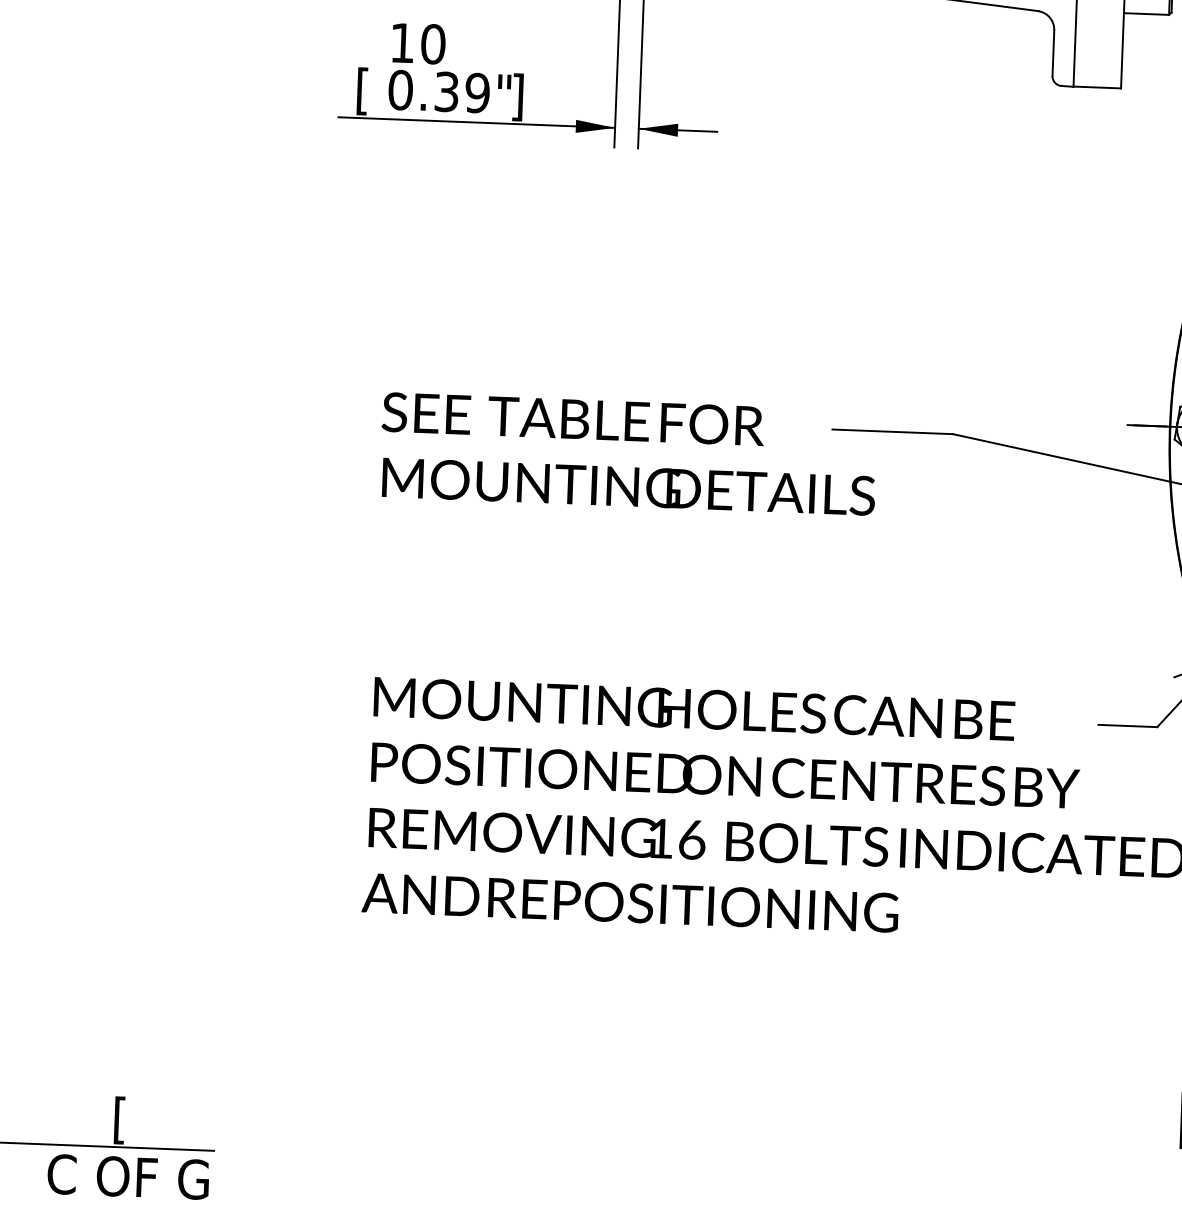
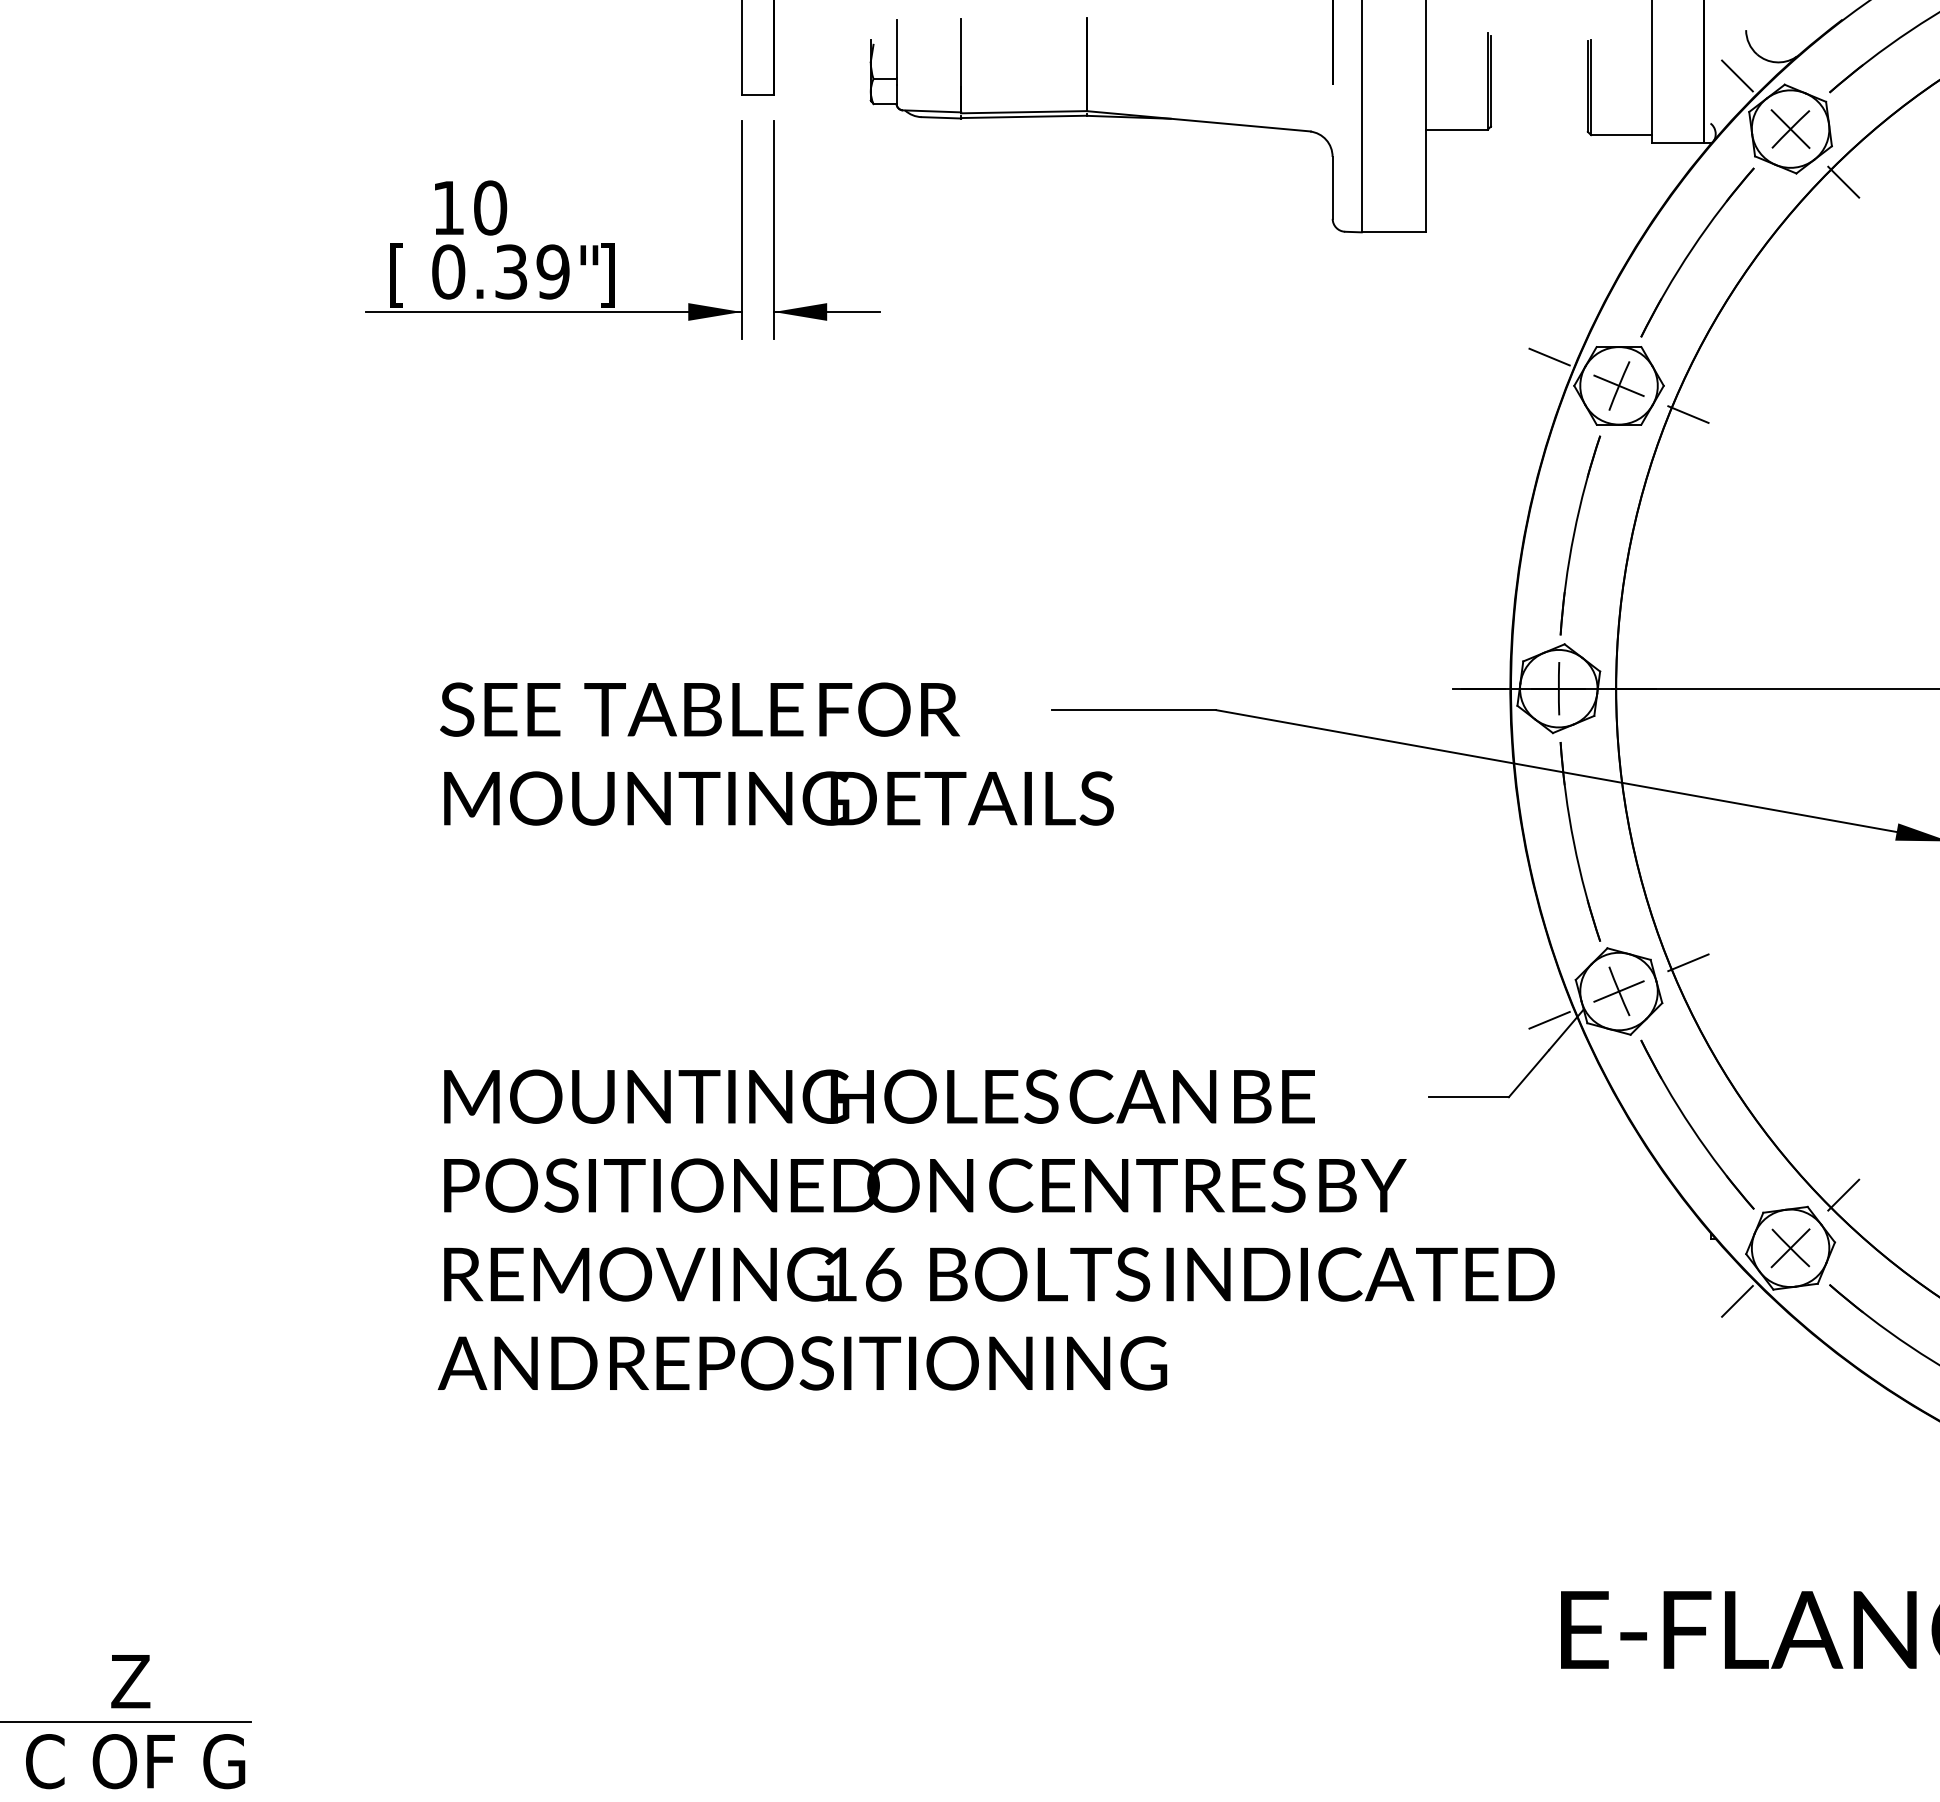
text: (126, 1120) -> (130, 1685), [ -> Z

